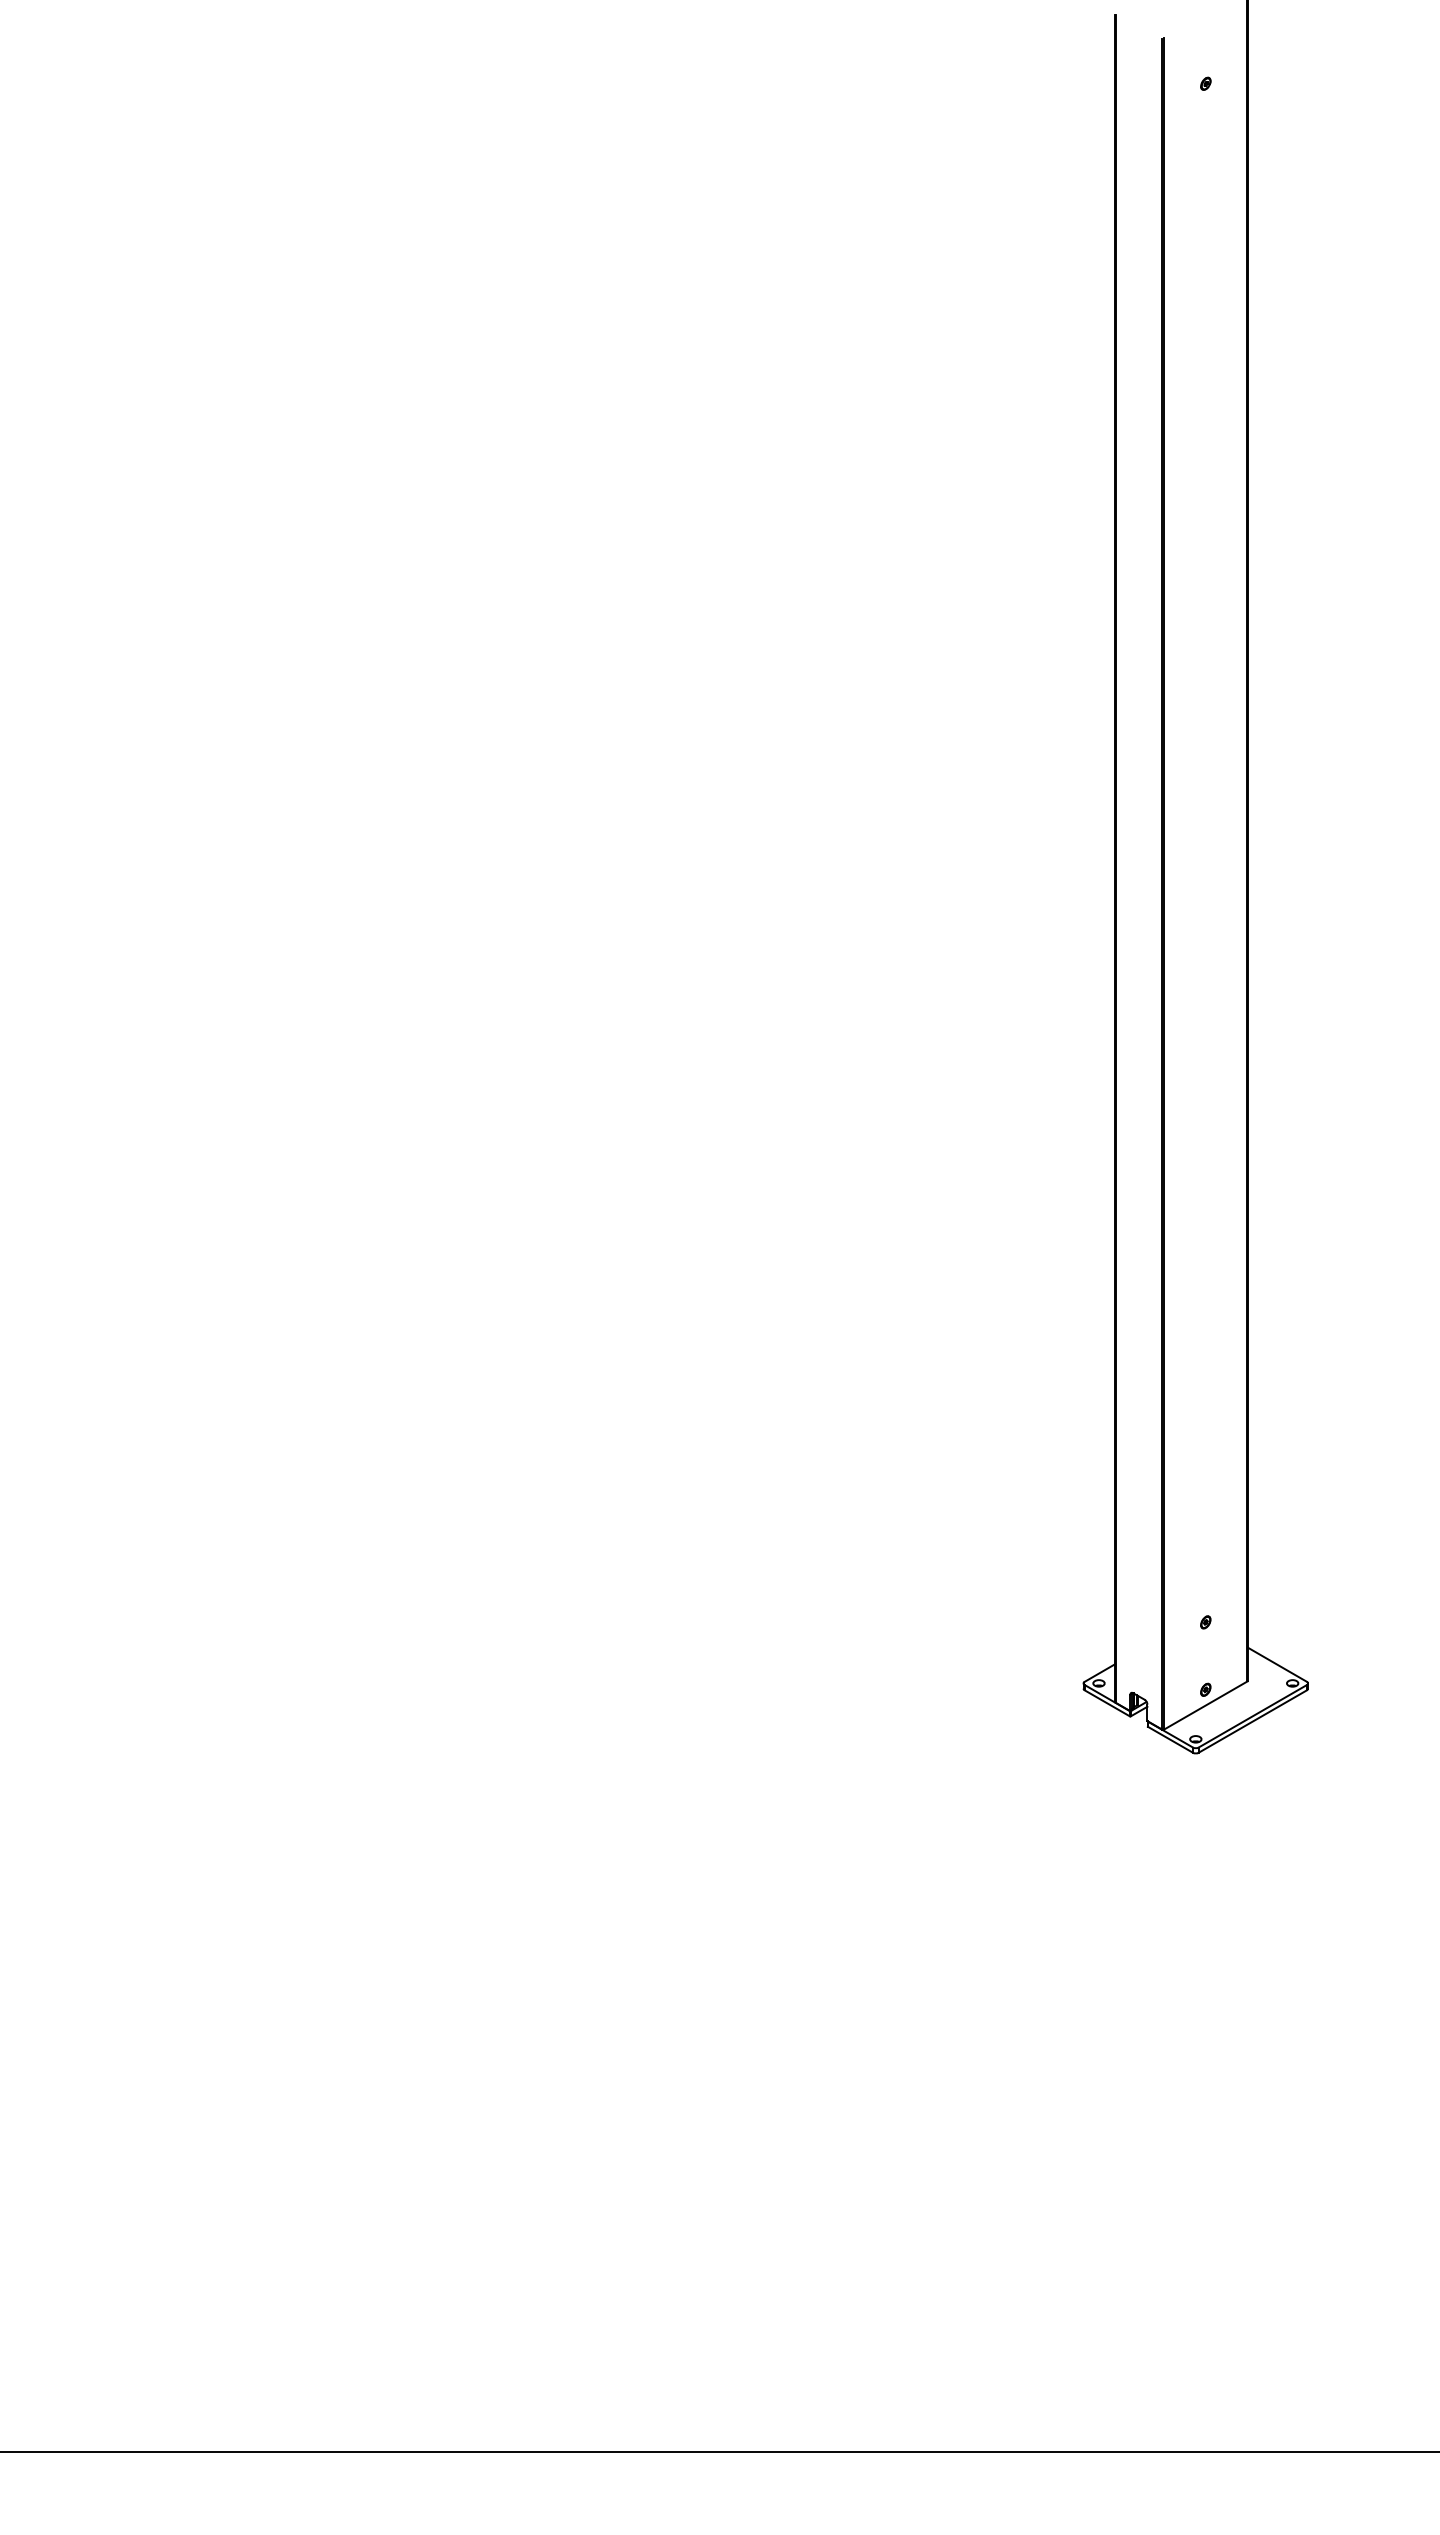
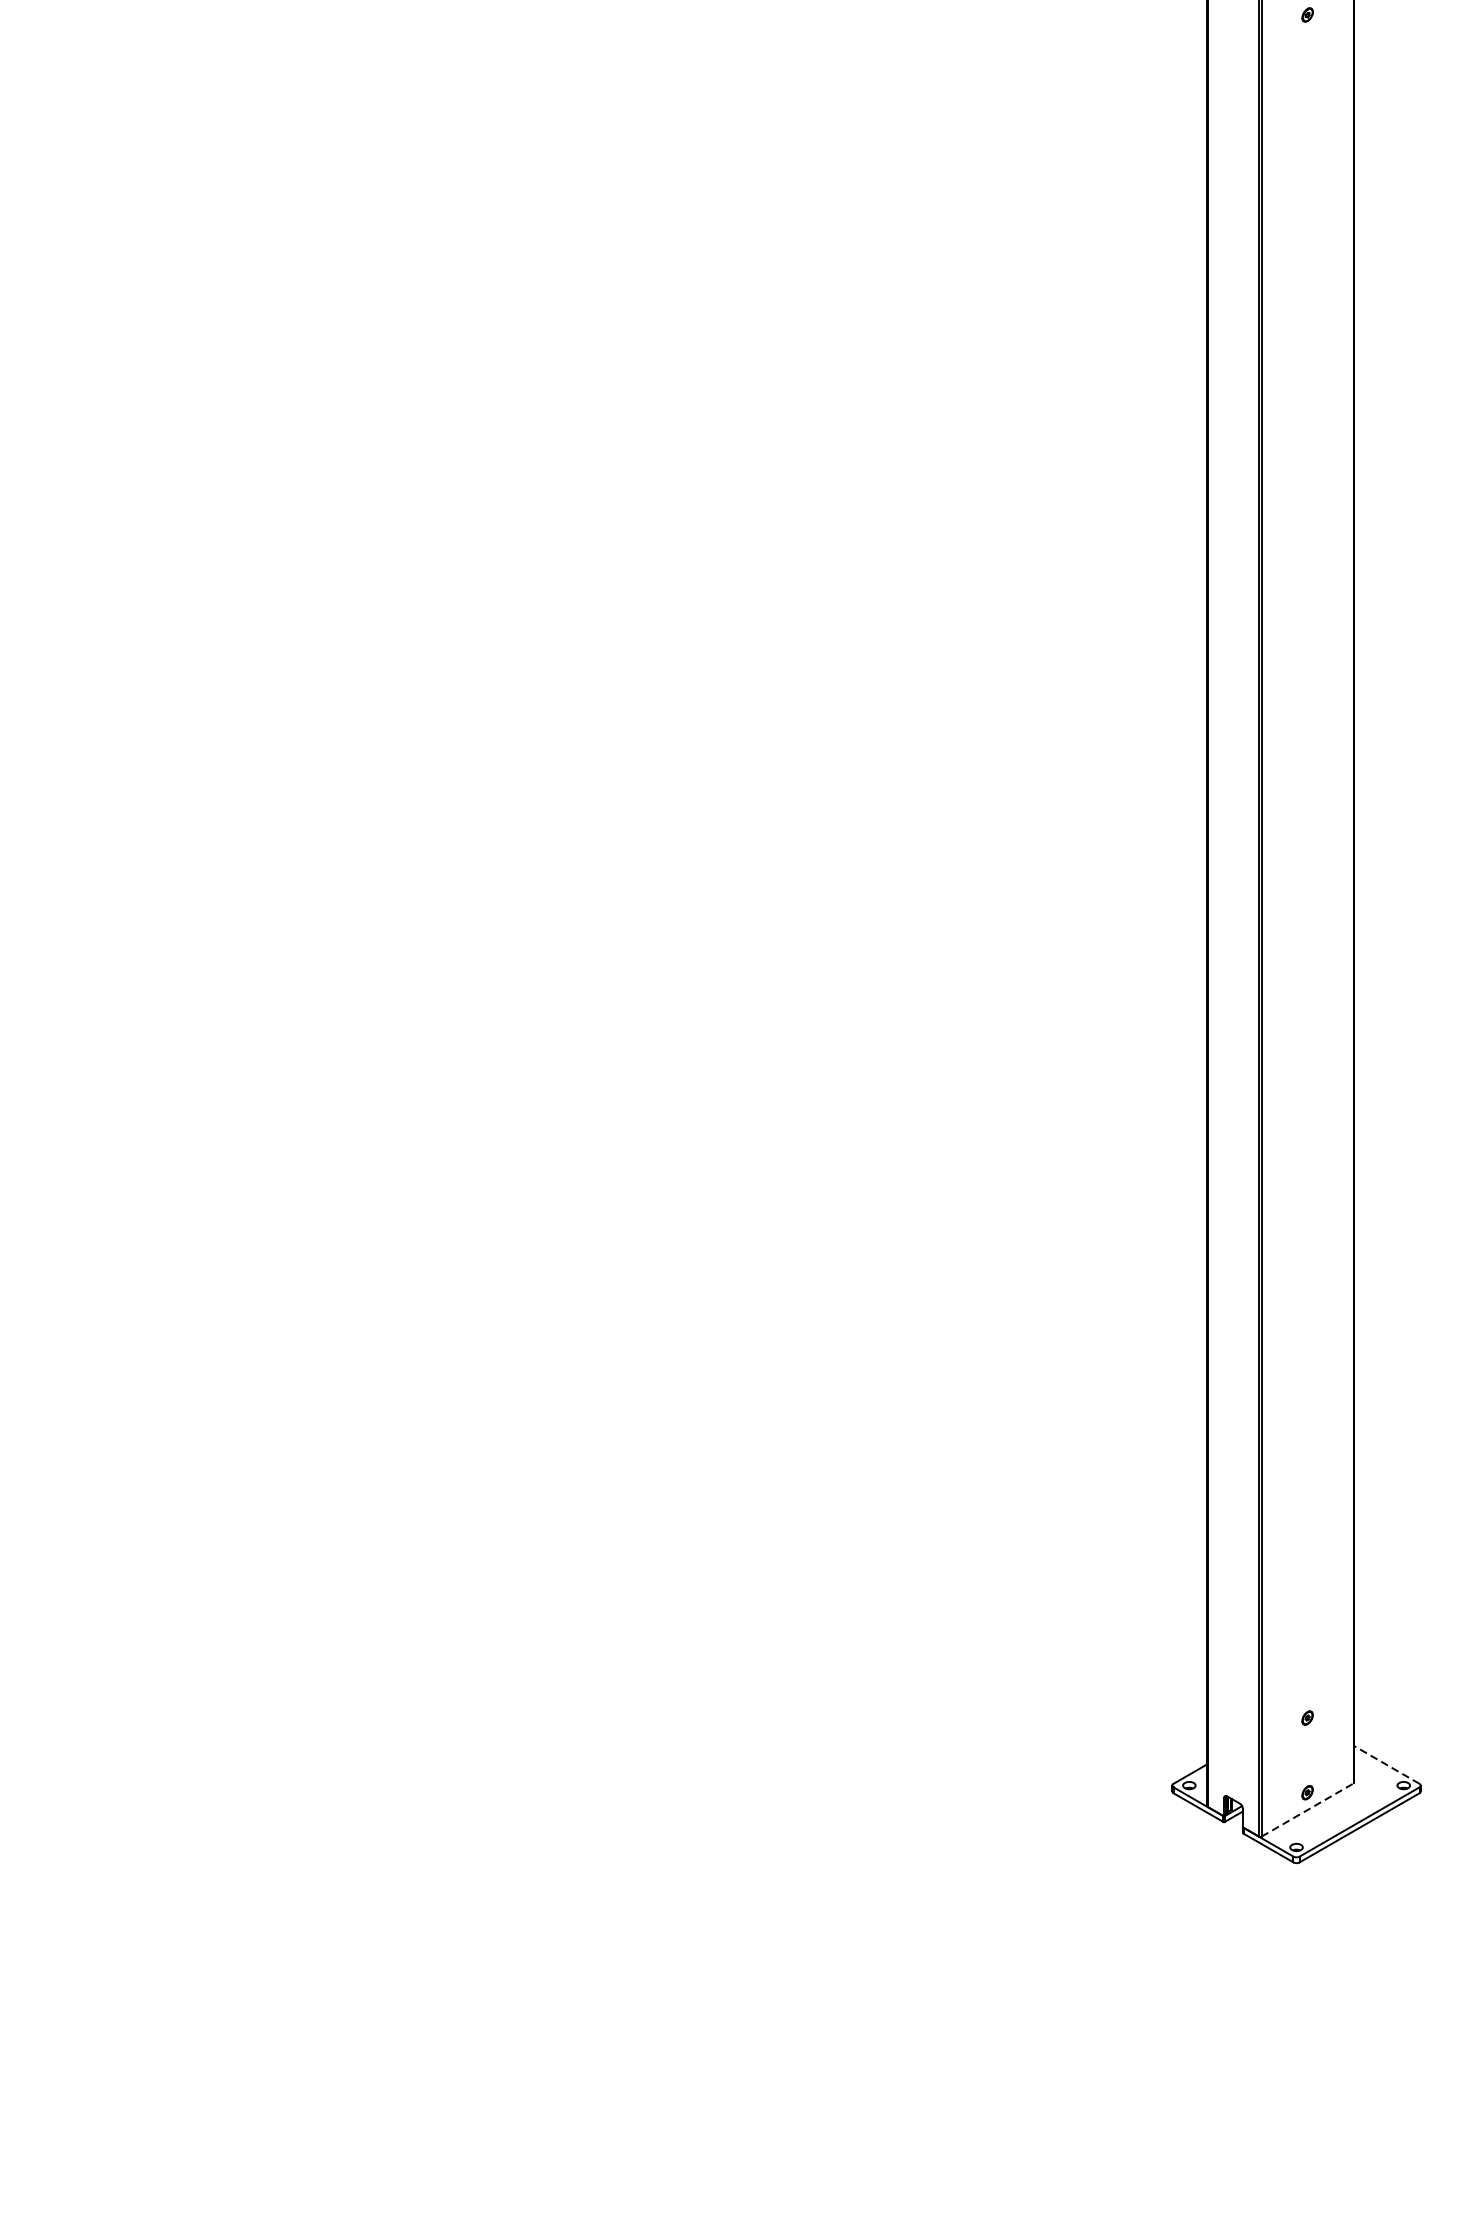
line: (1276, 1664) -> (1385, 1764), solid -> dashed
line: (1206, 1705) -> (1308, 1810), solid -> dashed

